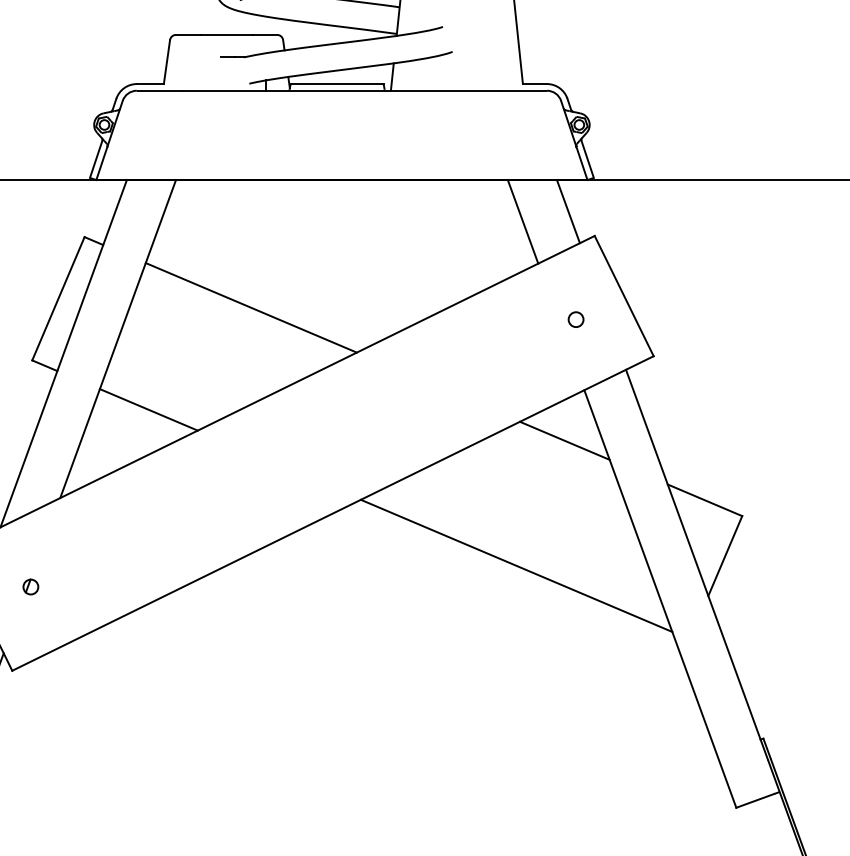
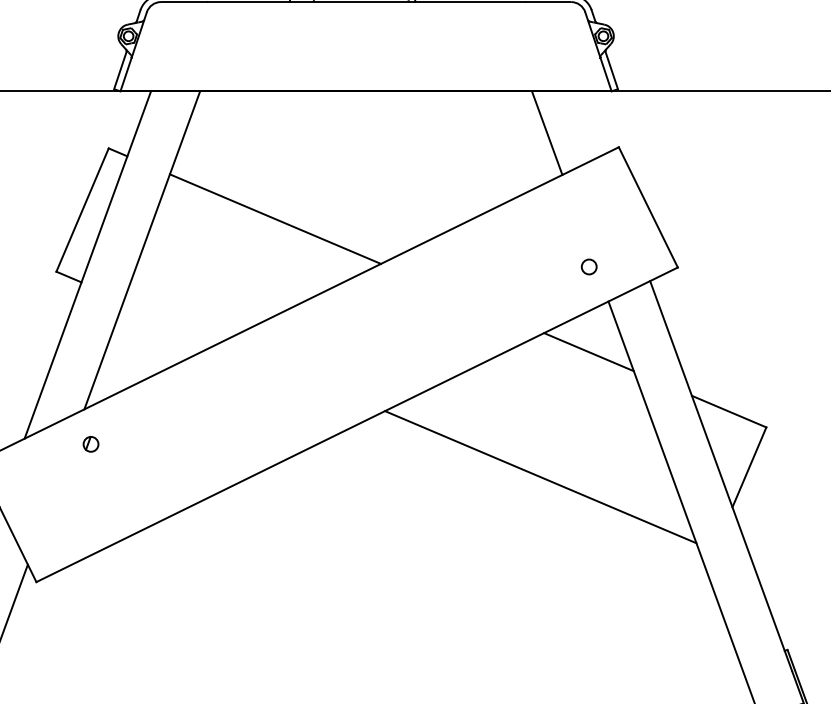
line: (567, 211) -> (591, 122), removed
circle: (575, 319) -> (588, 266), moved
line: (148, 409) -> (172, 320), removed
part: (30, 586) -> (90, 443), moved

